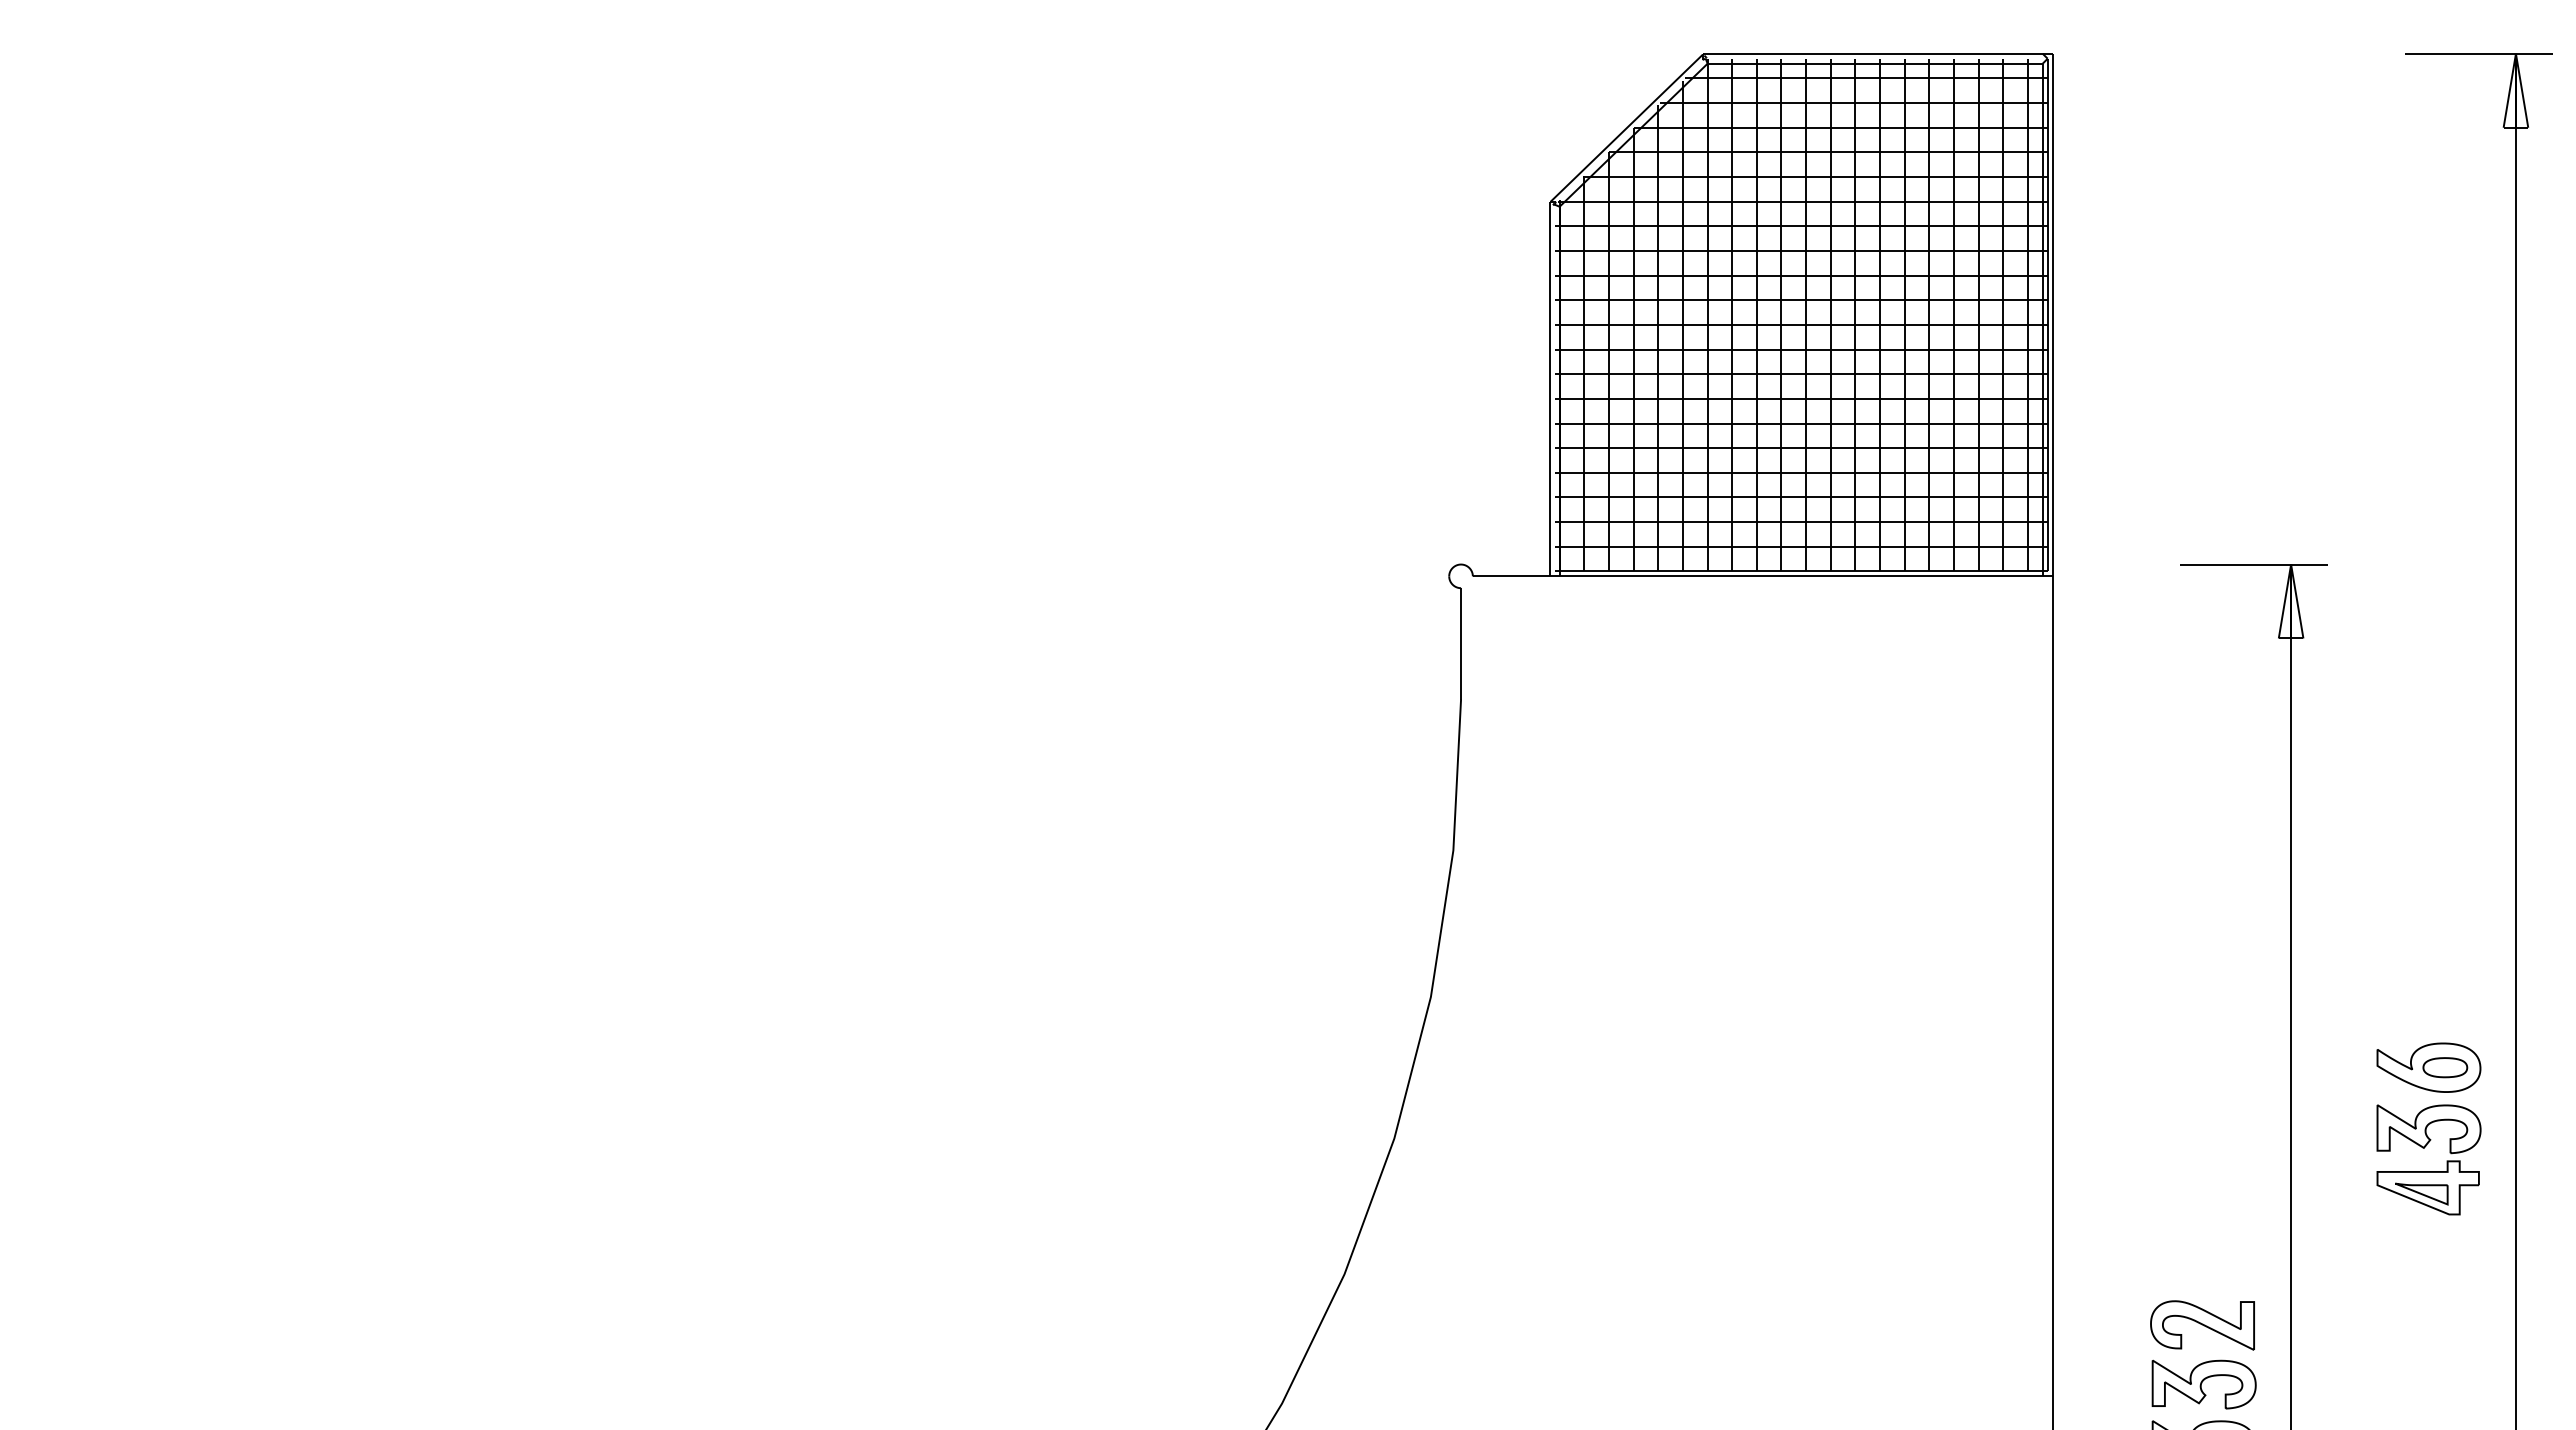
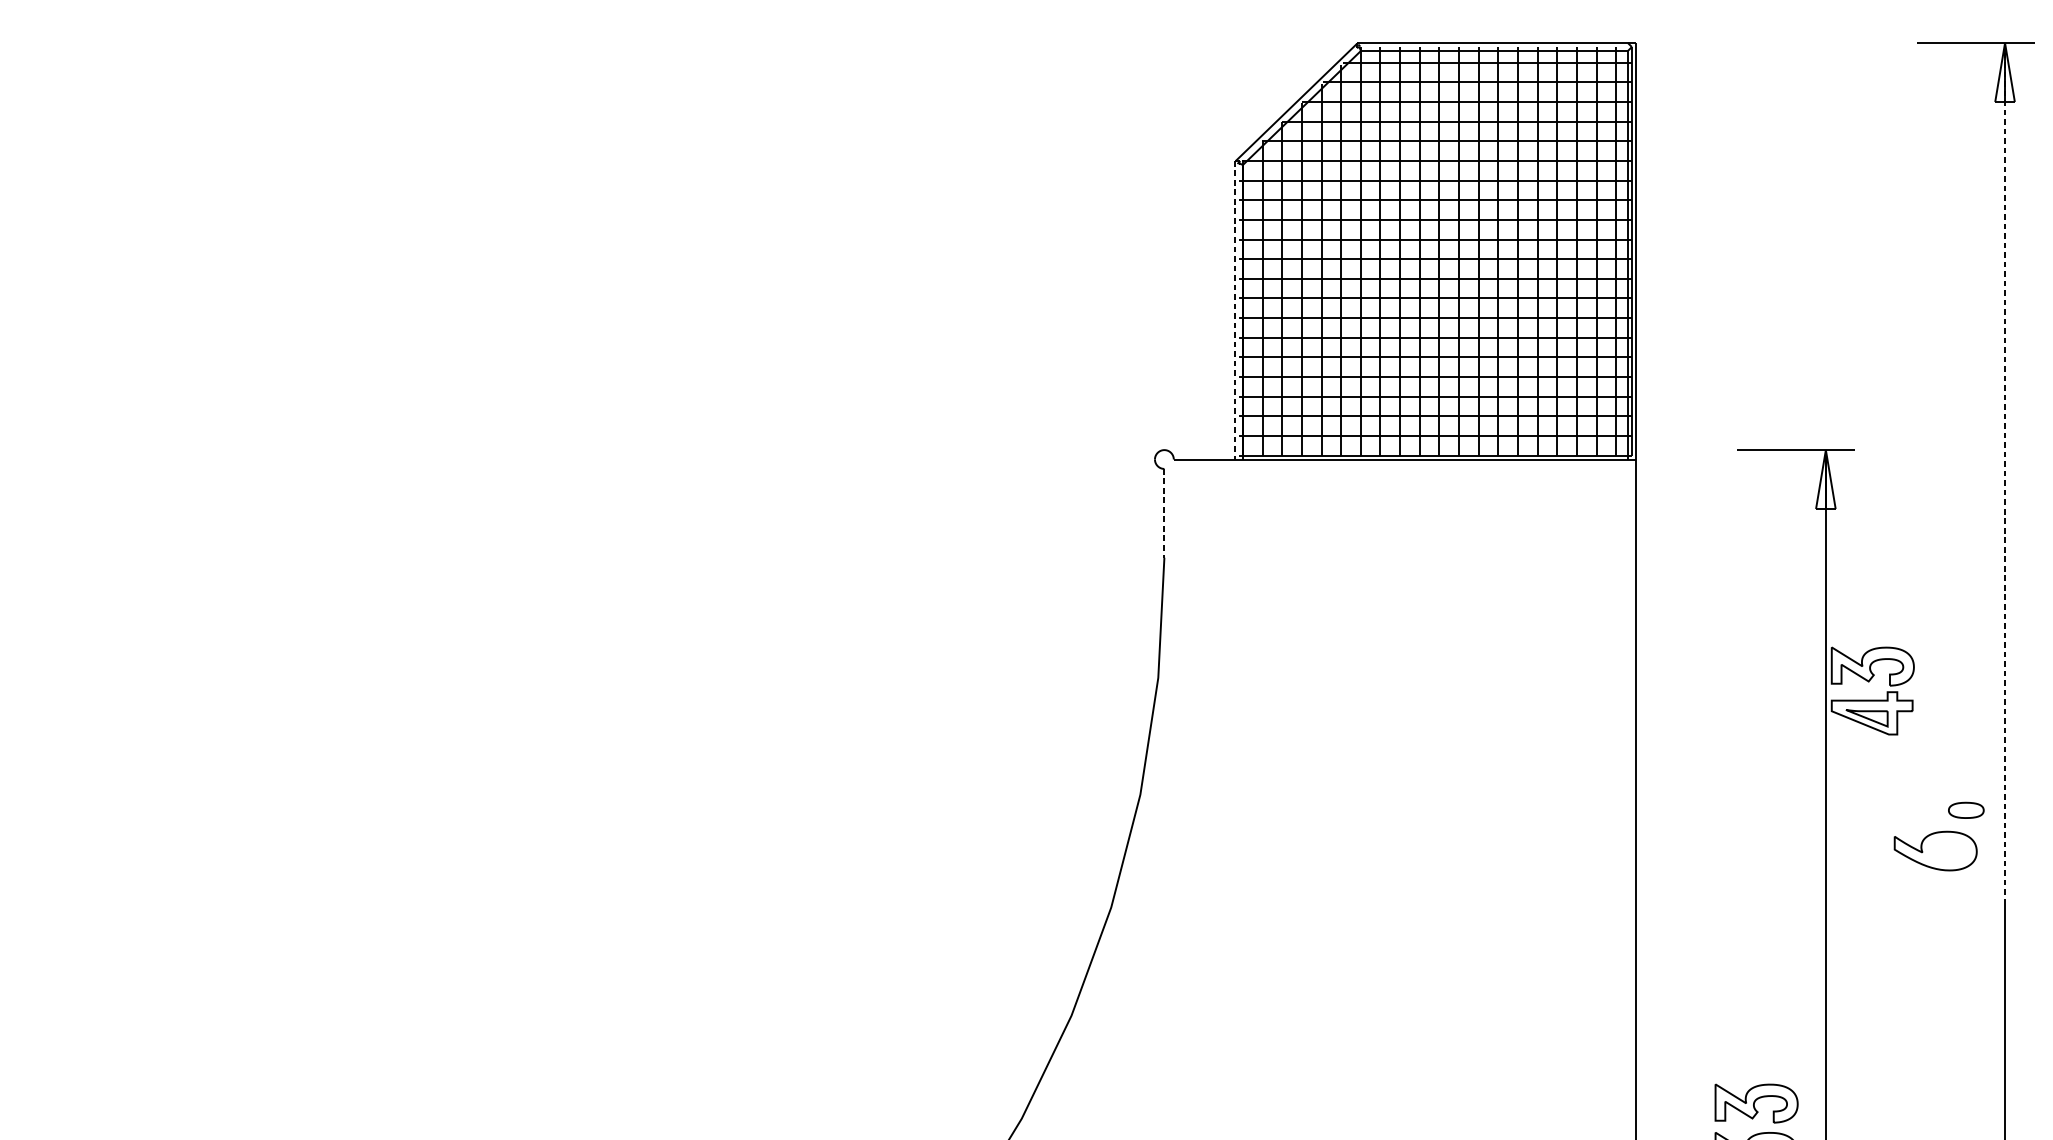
line: (1549, 389) -> (1234, 310), solid -> dashed
line: (2515, 591) -> (2004, 471), solid -> dashed
line: (1461, 643) -> (1164, 513), solid -> dashed
part: (2445, 1067) -> (1966, 810), moved
part: (2424, 1148) -> (1869, 681), moved
part: (2202, 1325) -> (1755, 1056), removed

